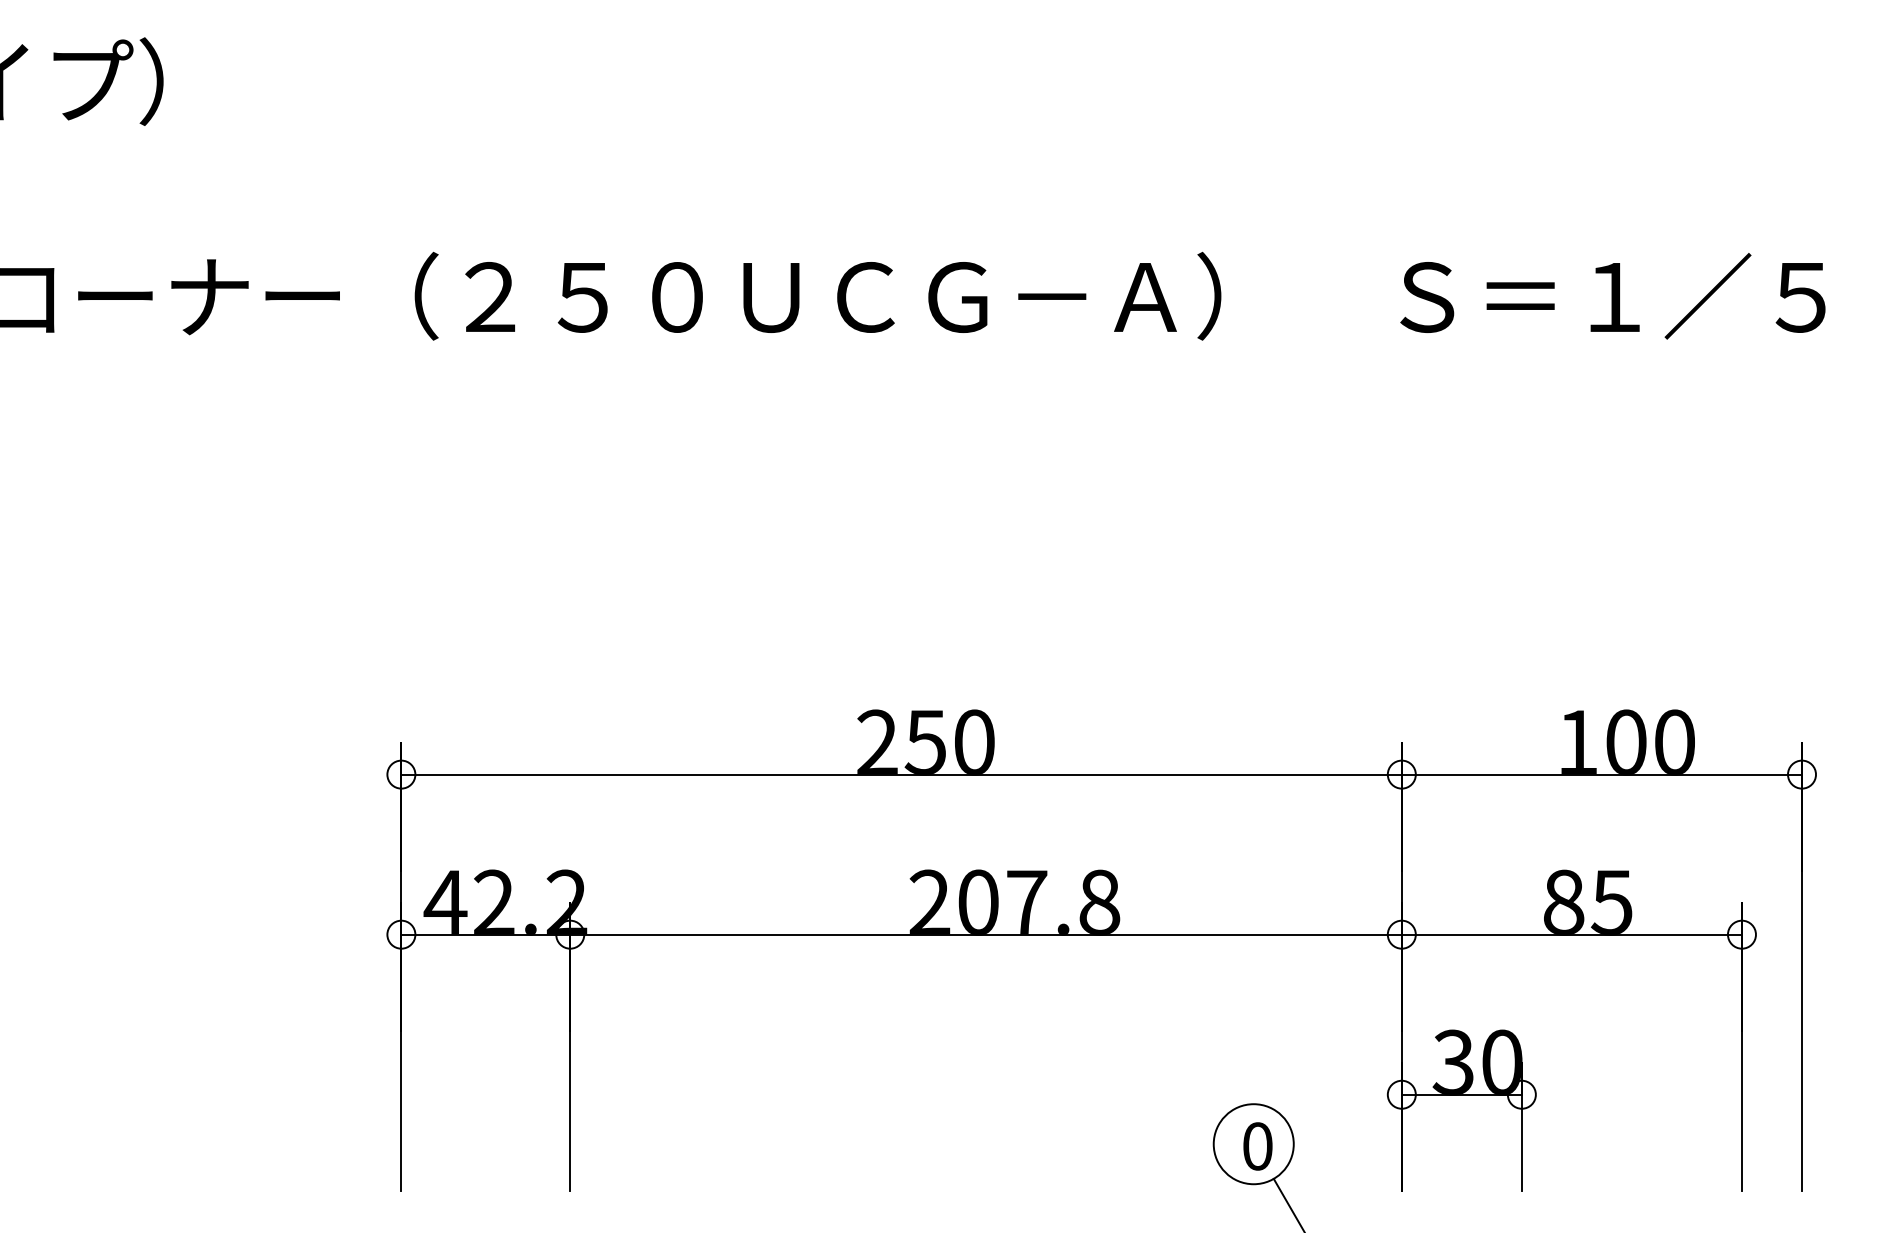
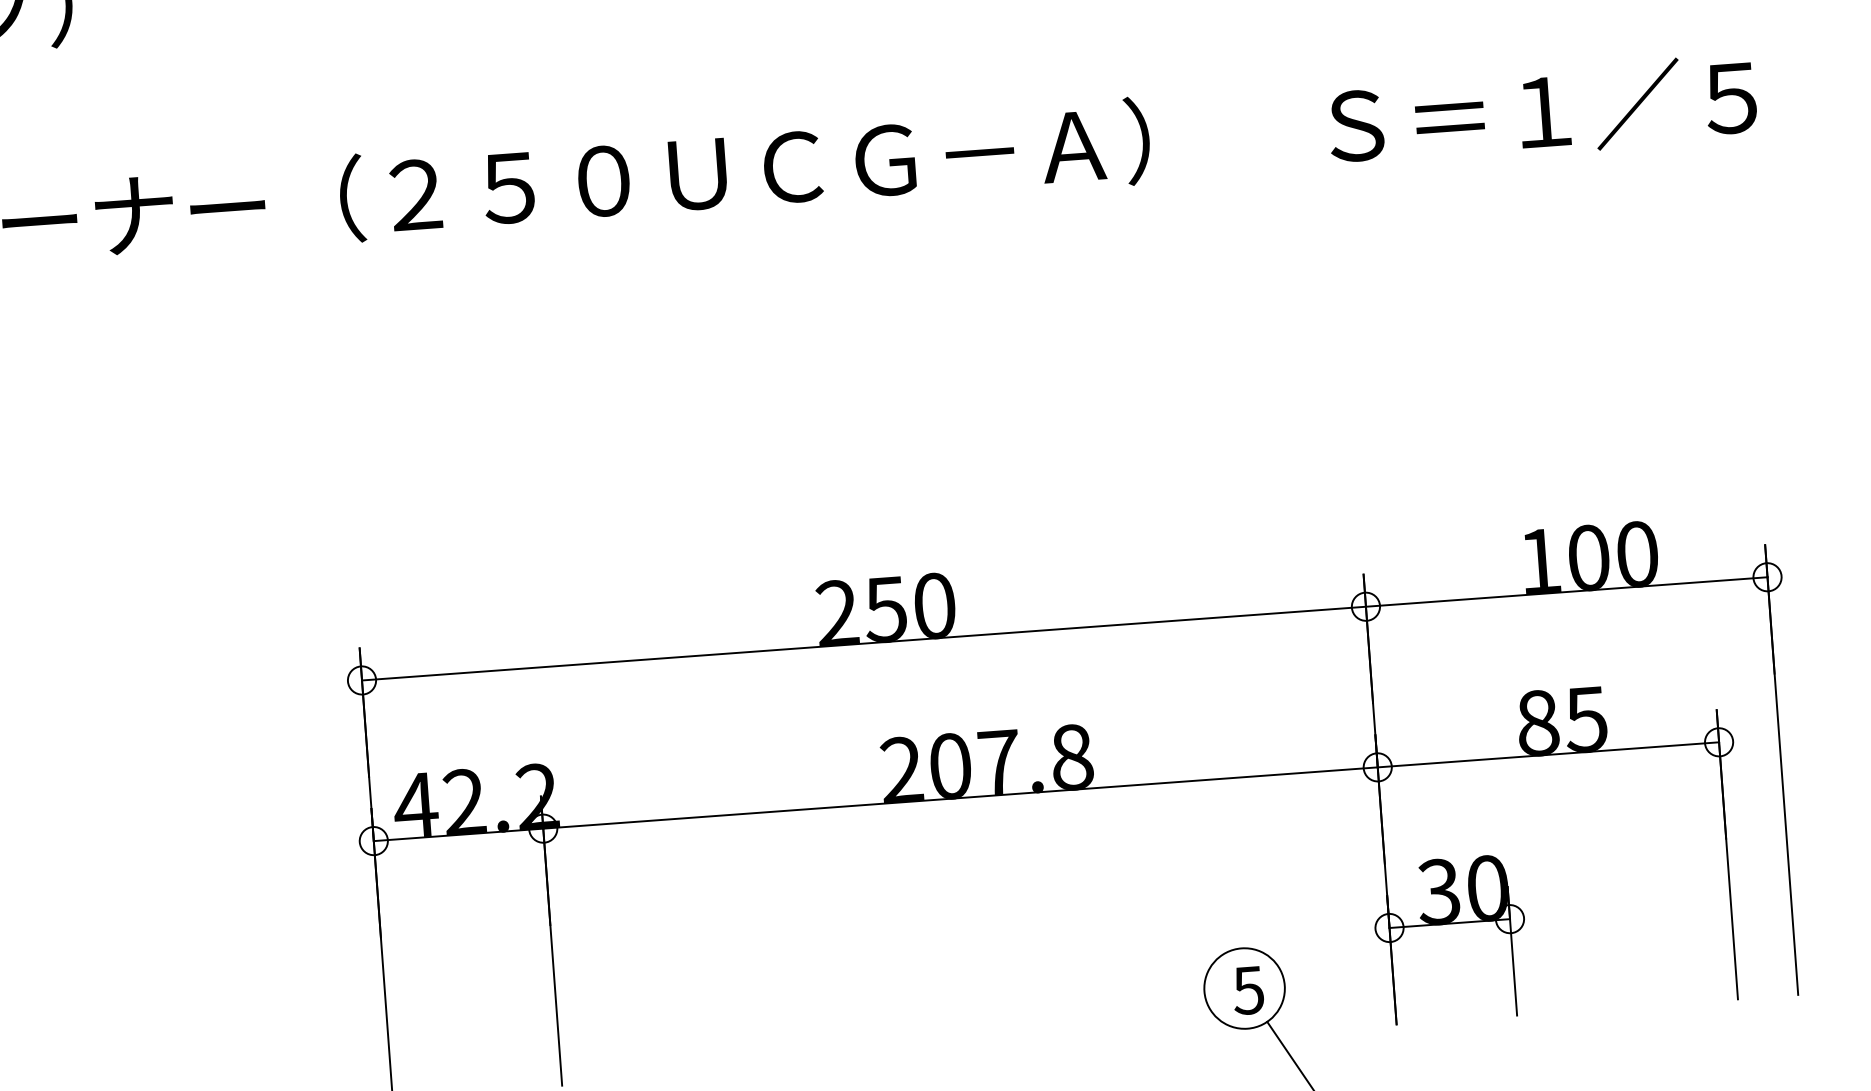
text: (1257, 1146) -> (1248, 990), 0 -> 5

